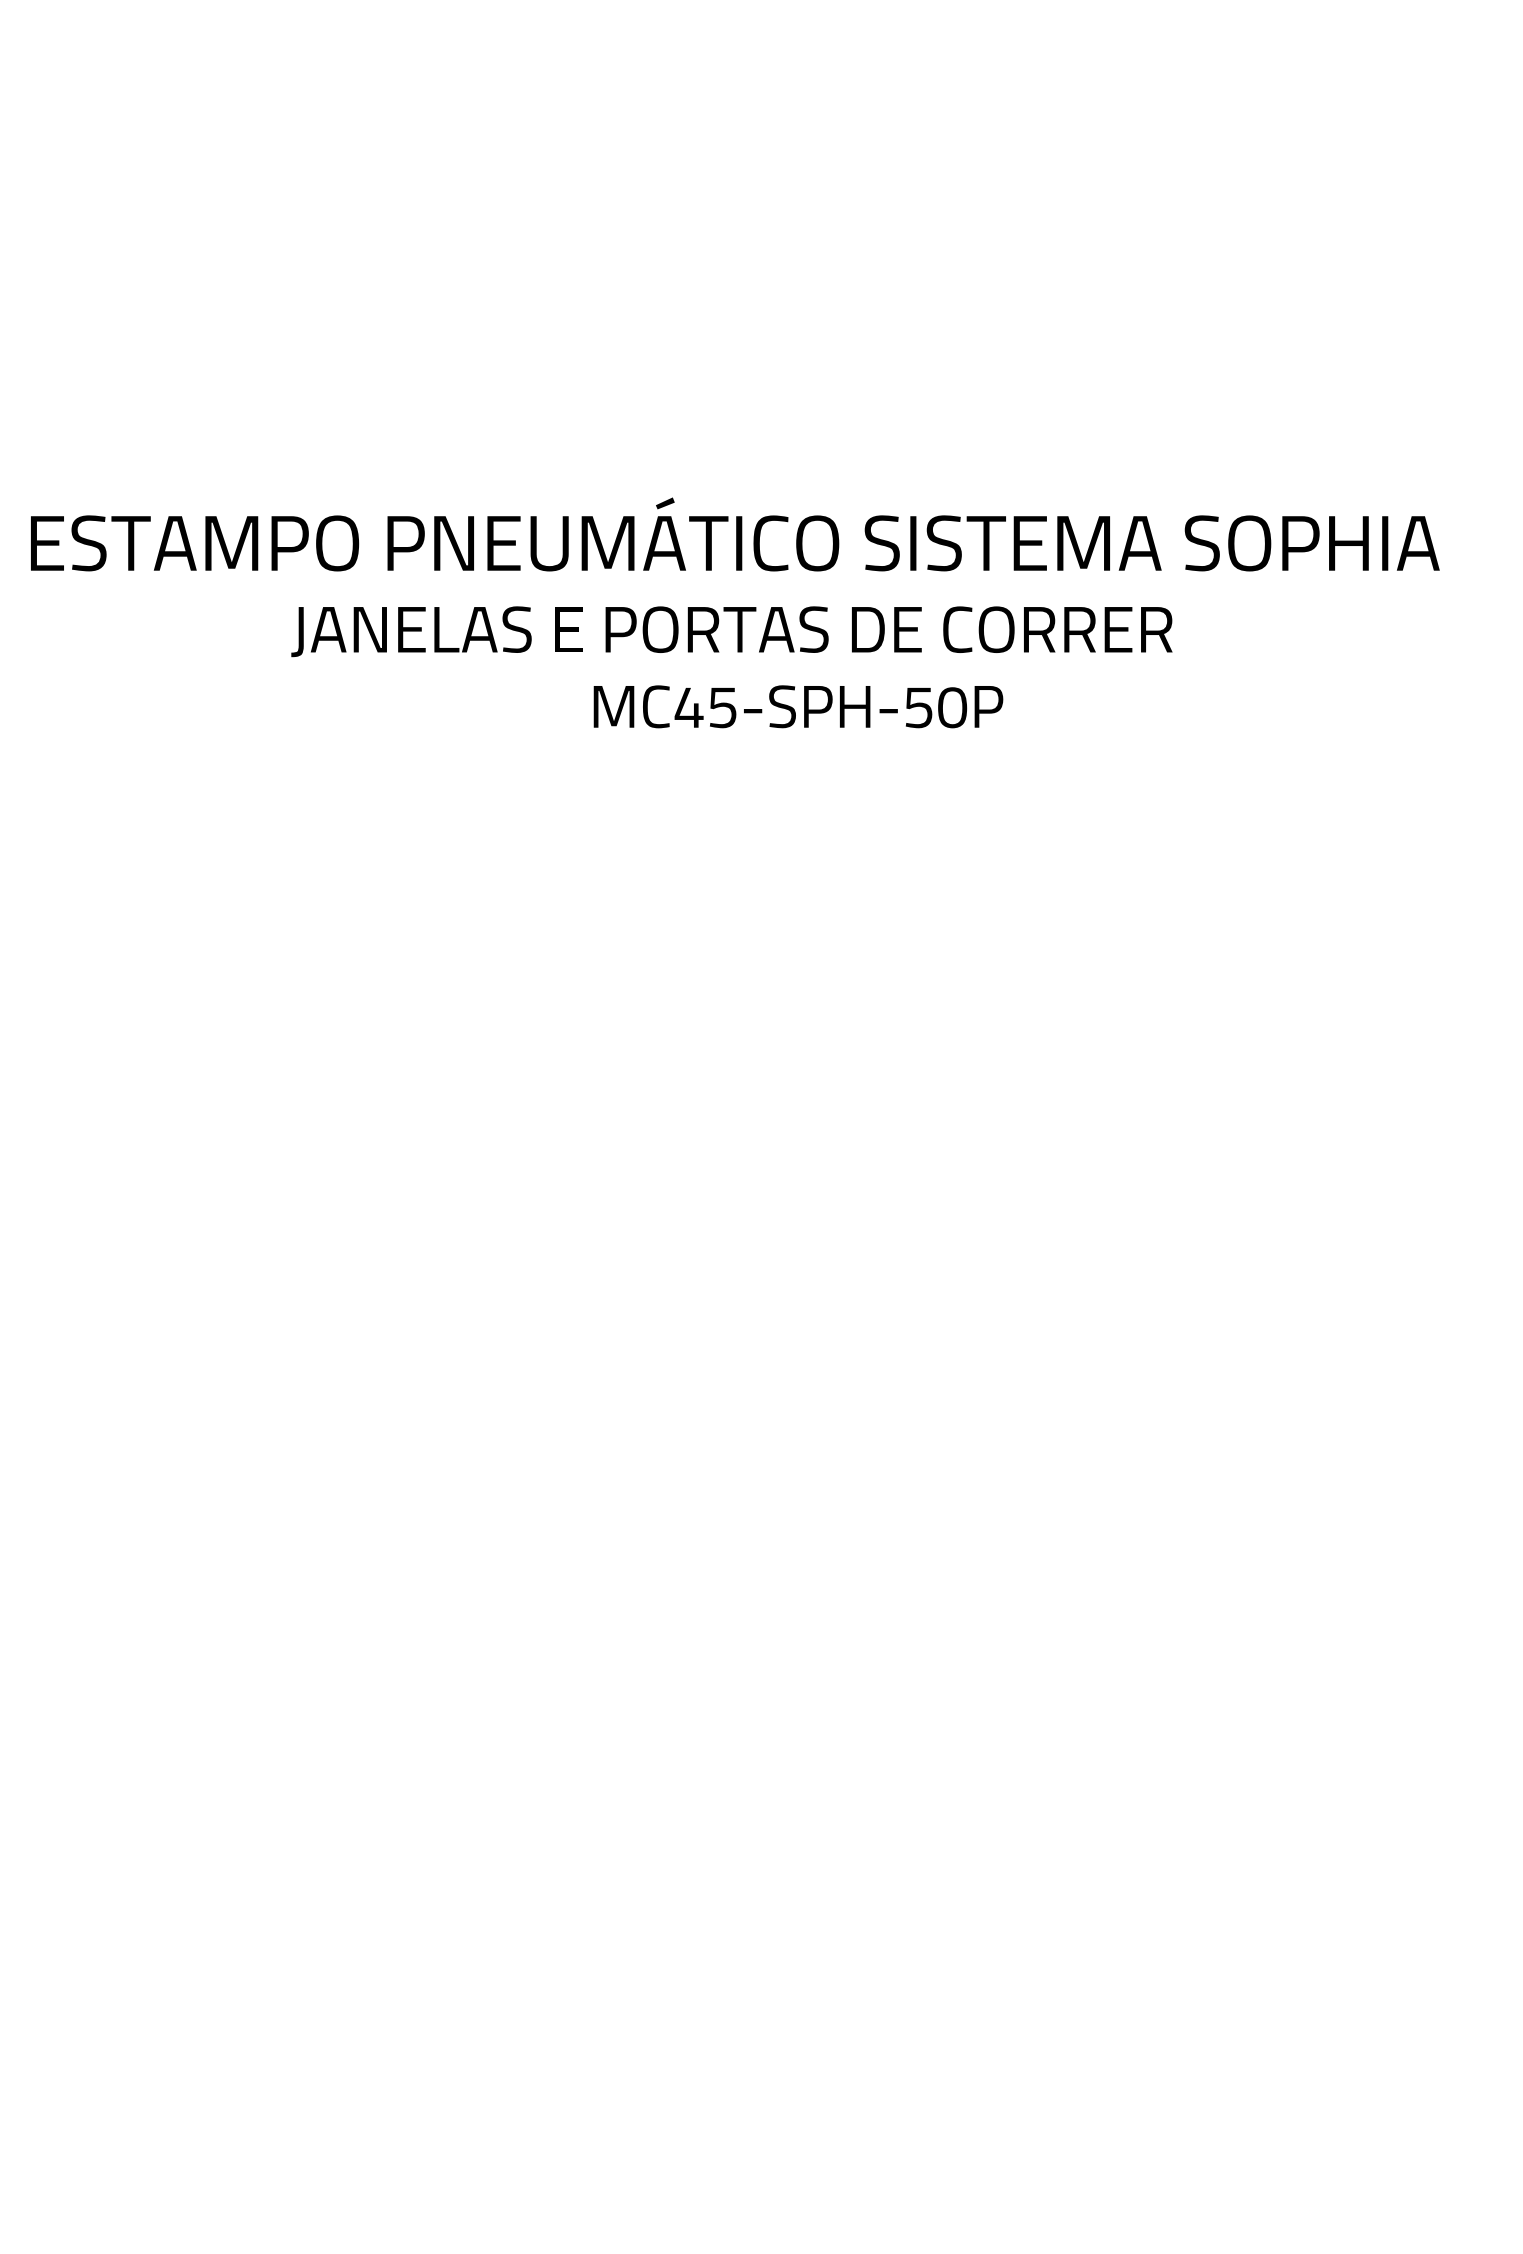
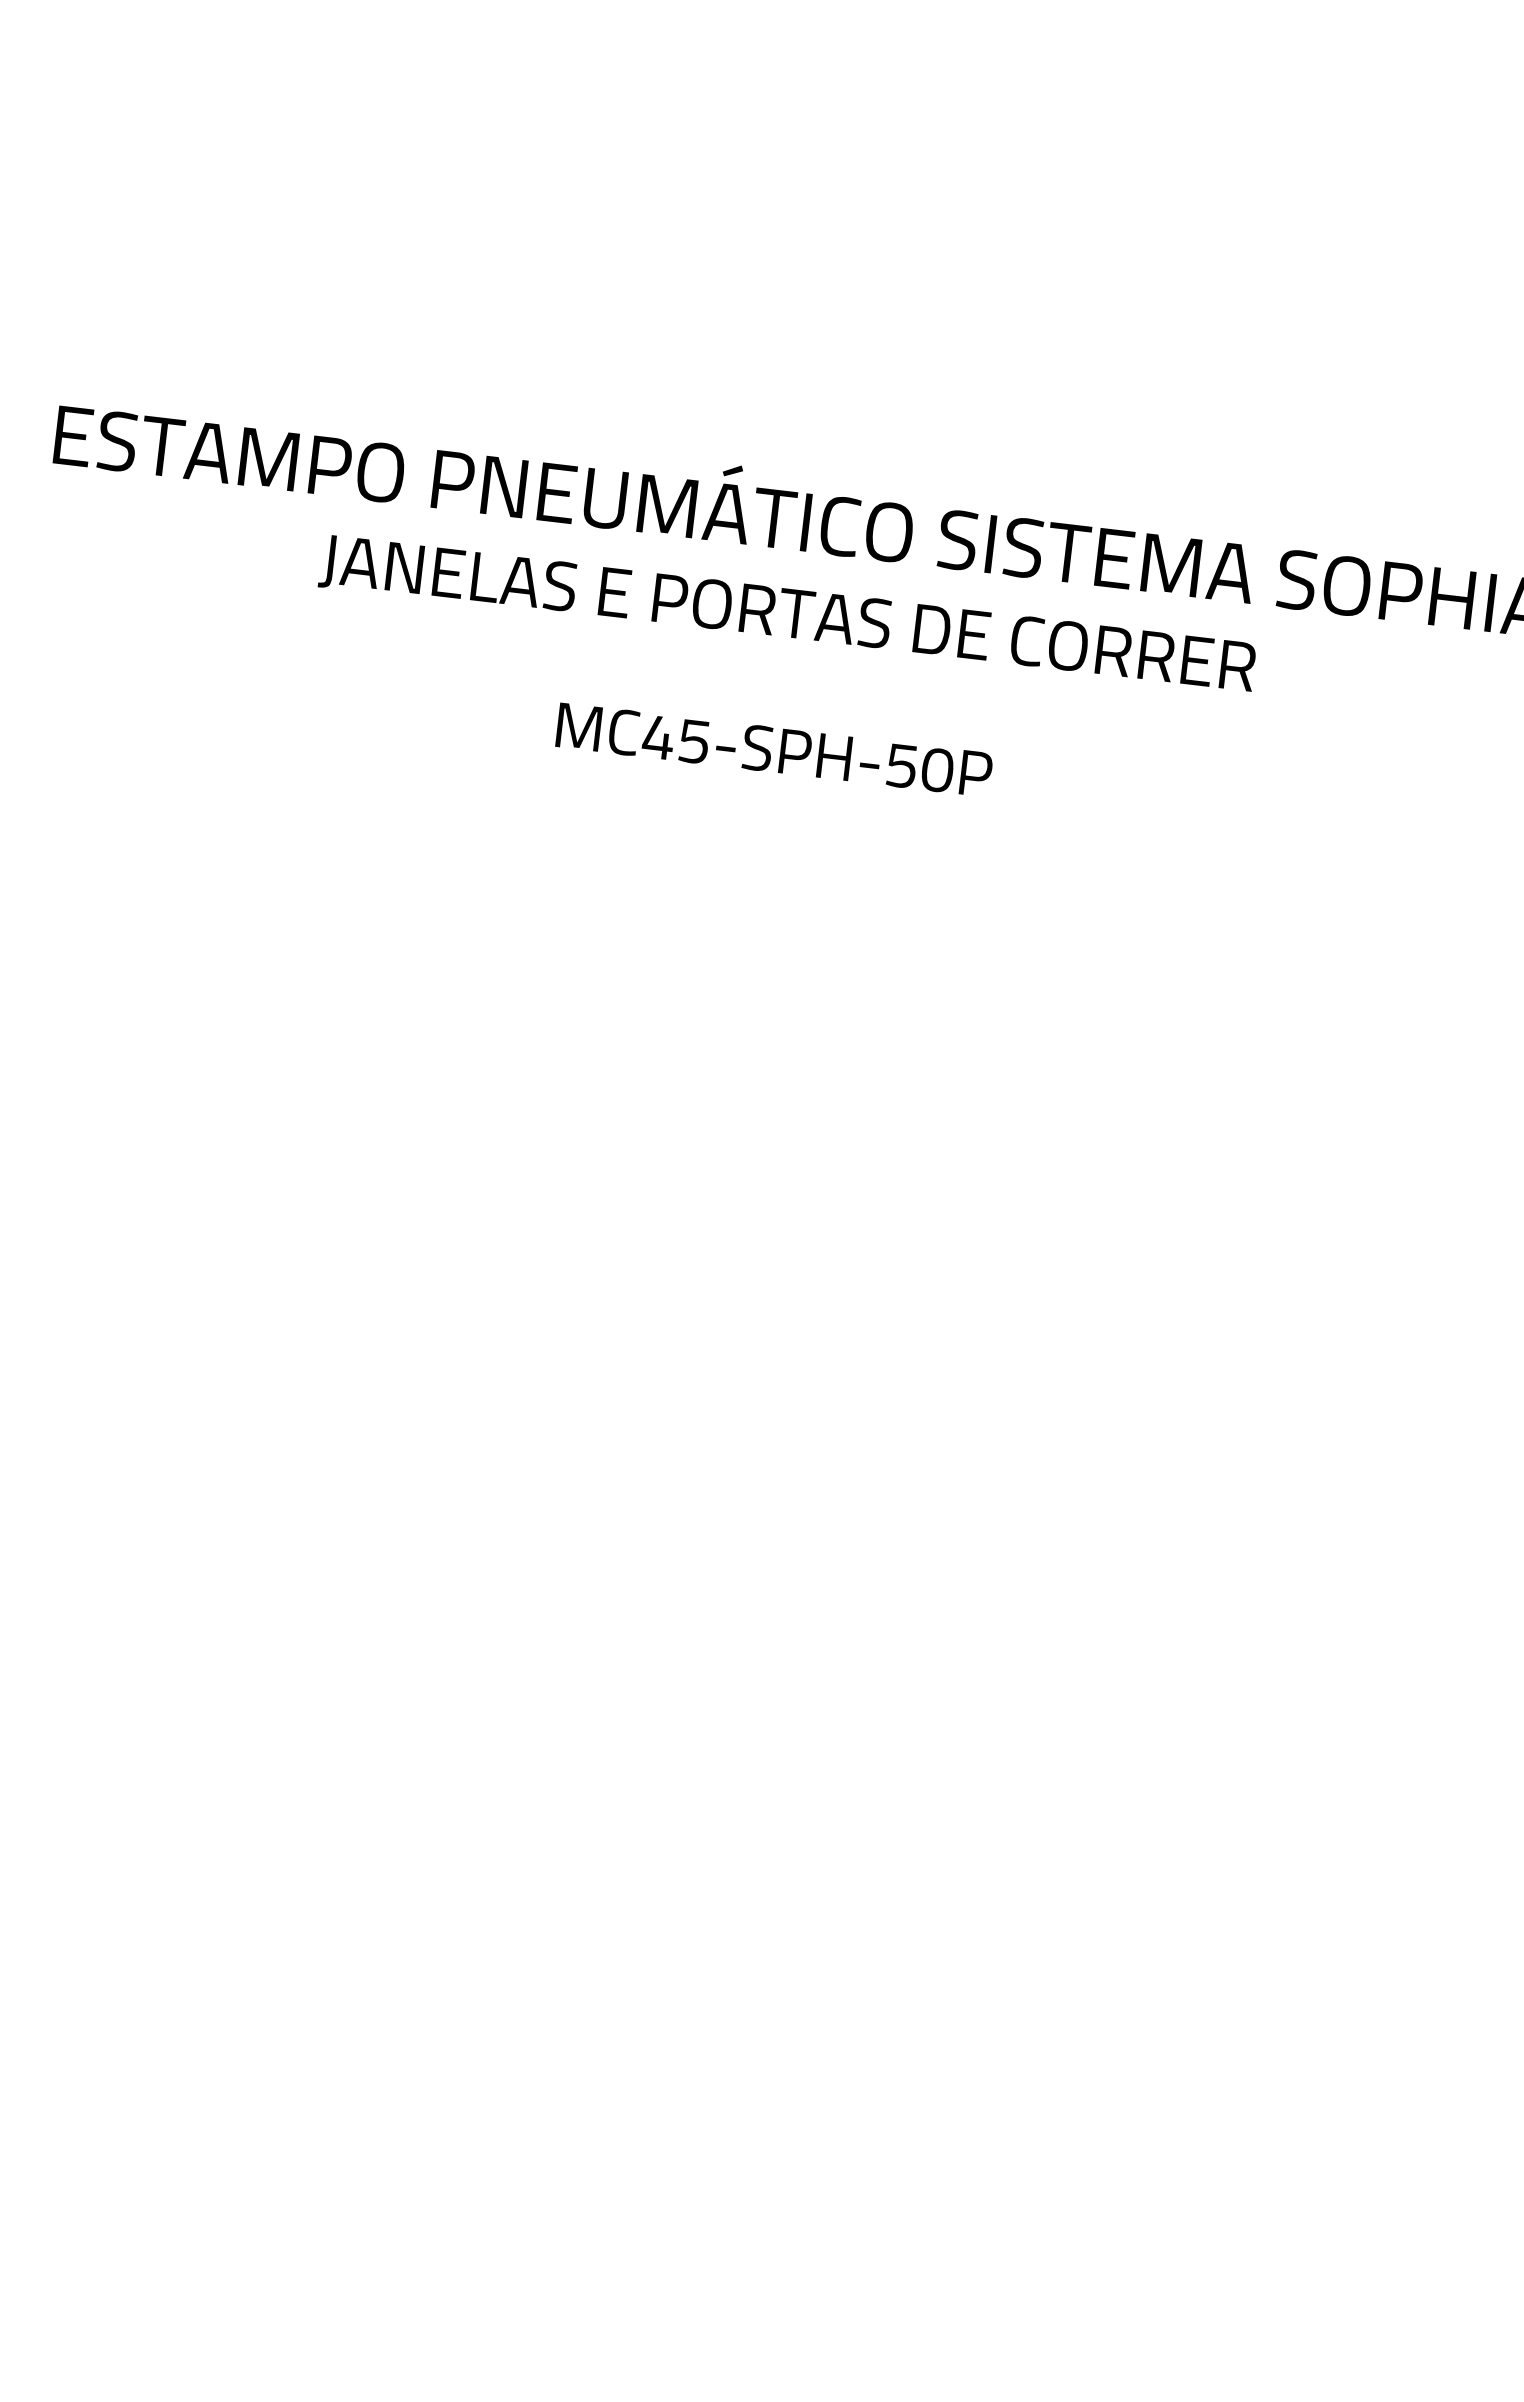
text: (798, 706) -> (774, 749), moved

